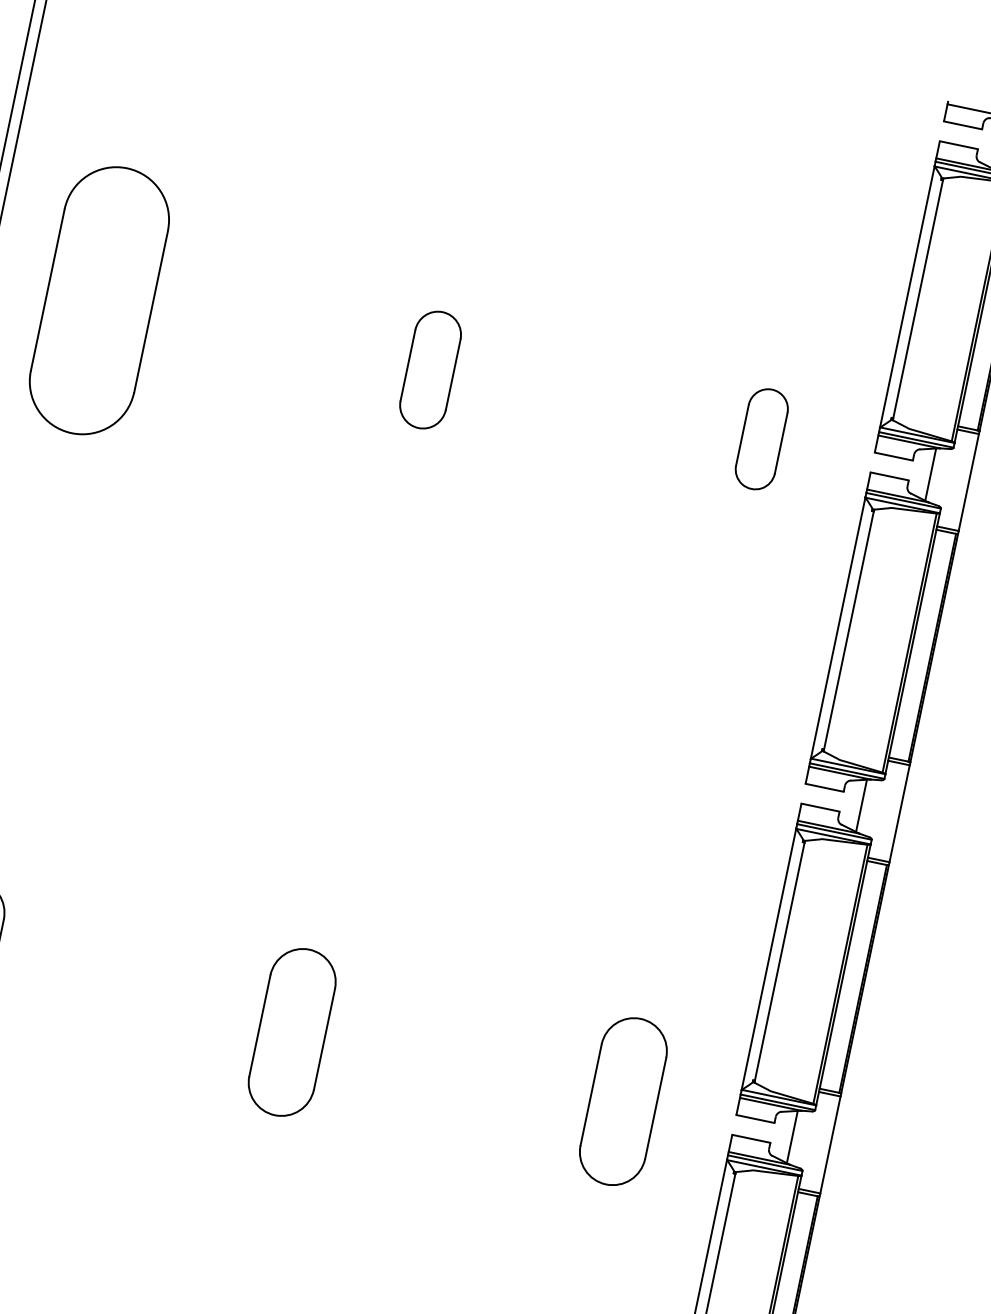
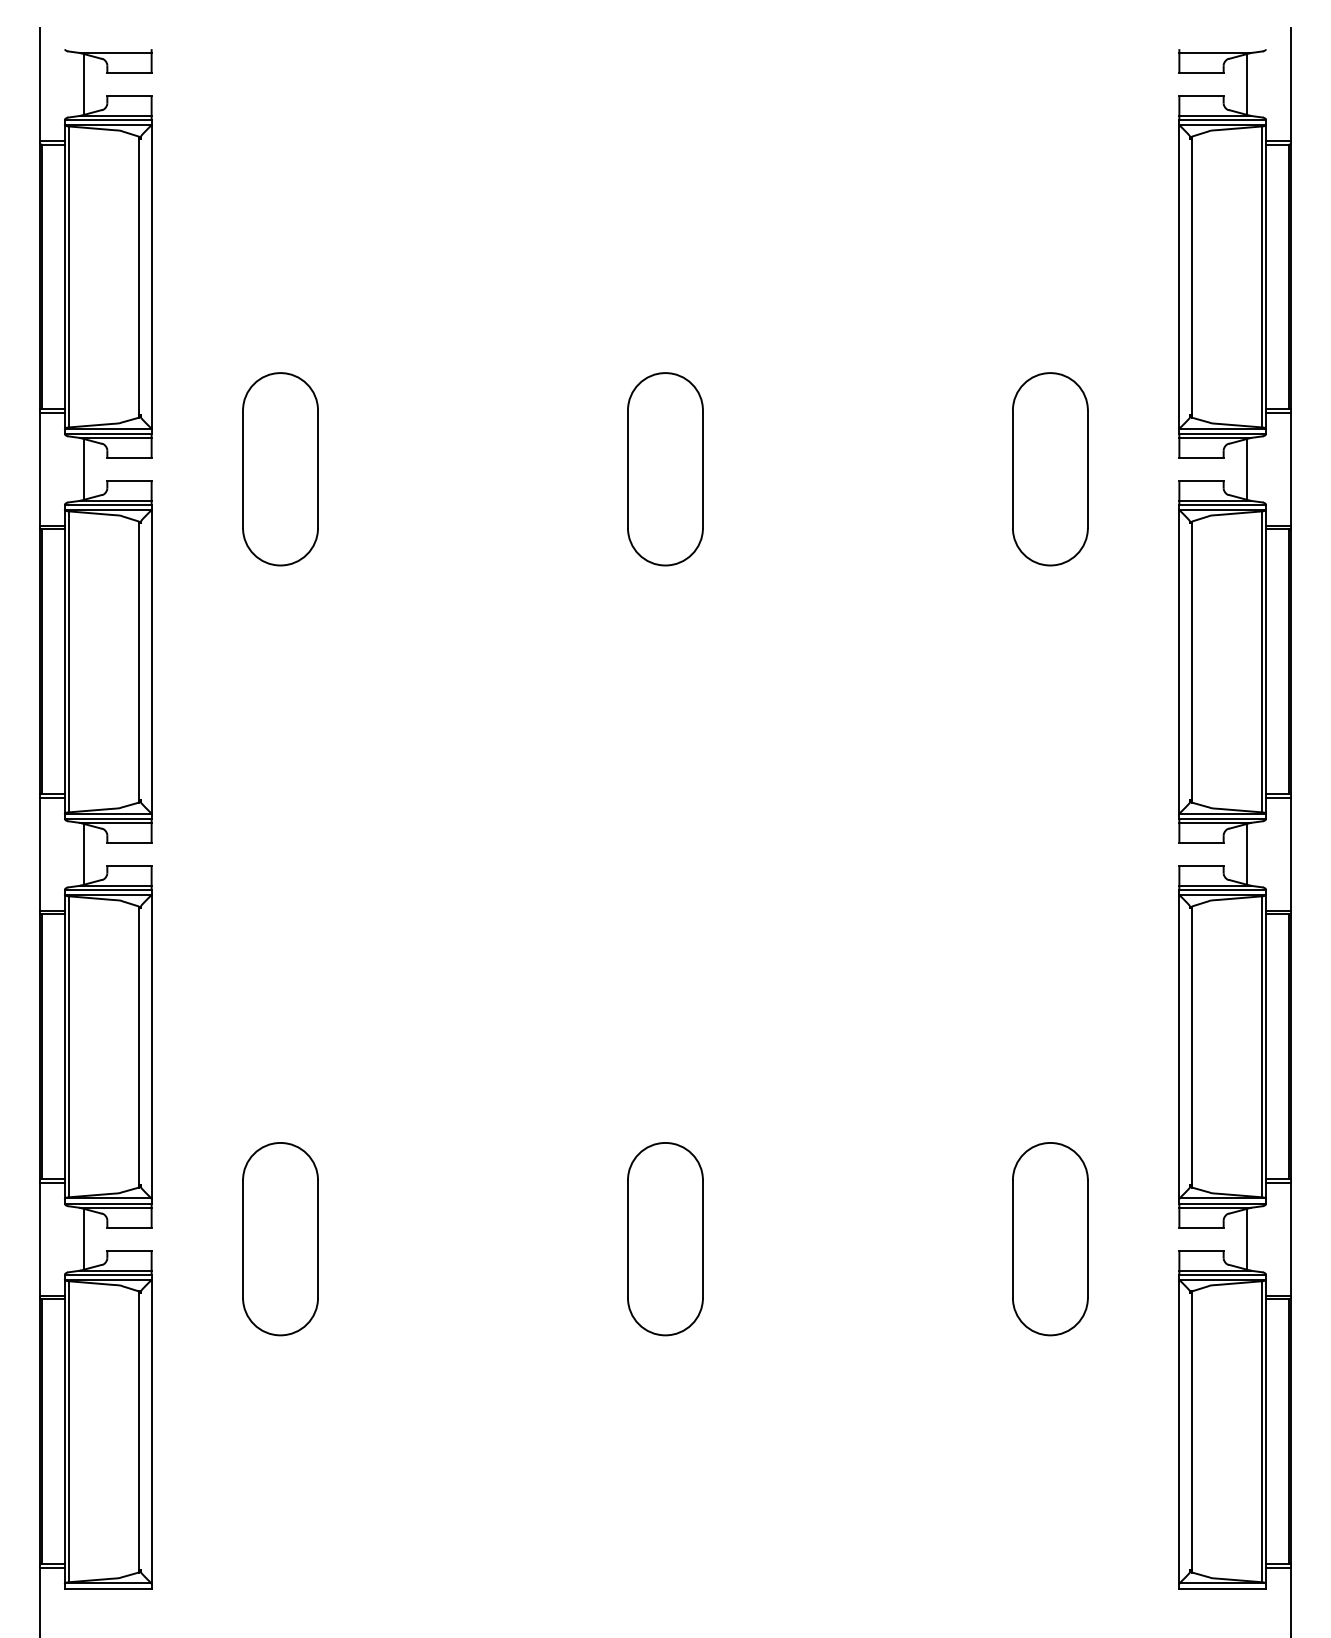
part: (99, 301) -> (280, 469), size x0.62
part: (430, 370) -> (665, 469), size x1.43
part: (761, 439) -> (1050, 469), size x1.67

